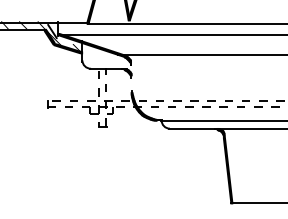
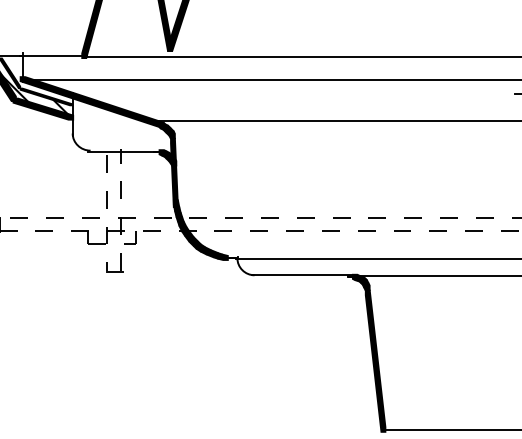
fill: (69, 42) -> (45, 96), added
fill: (131, 79) -> (174, 172), added

